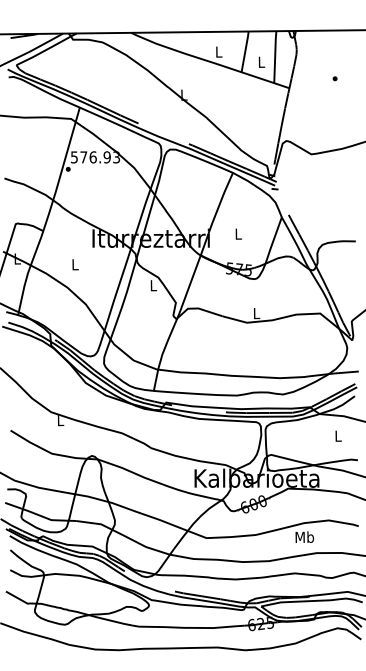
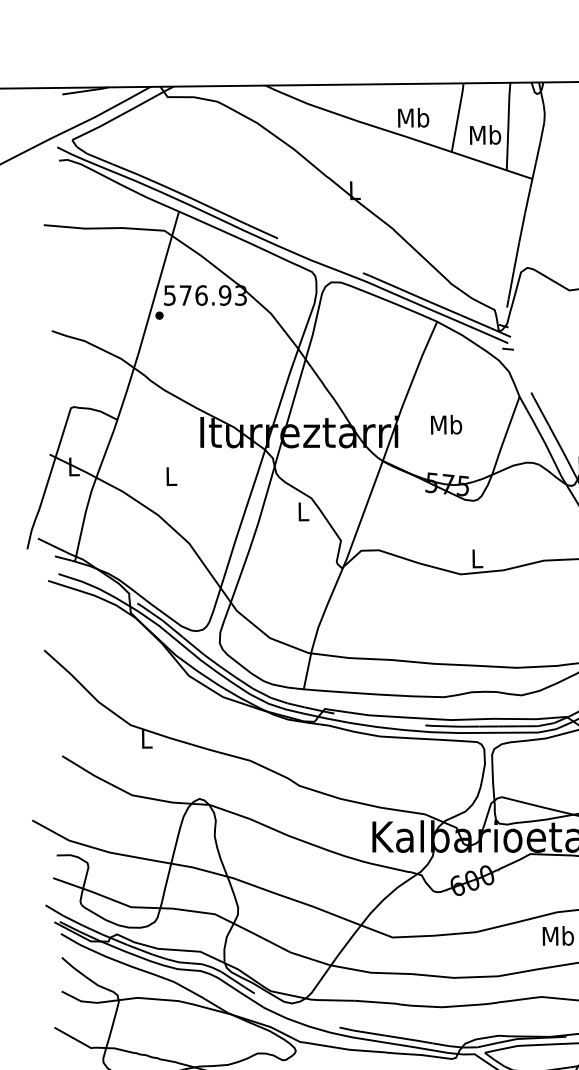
text: (218, 51) -> (412, 117), L -> Mb
text: (261, 61) -> (485, 133), L -> Mb
text: (238, 233) -> (446, 423), L -> Mb

